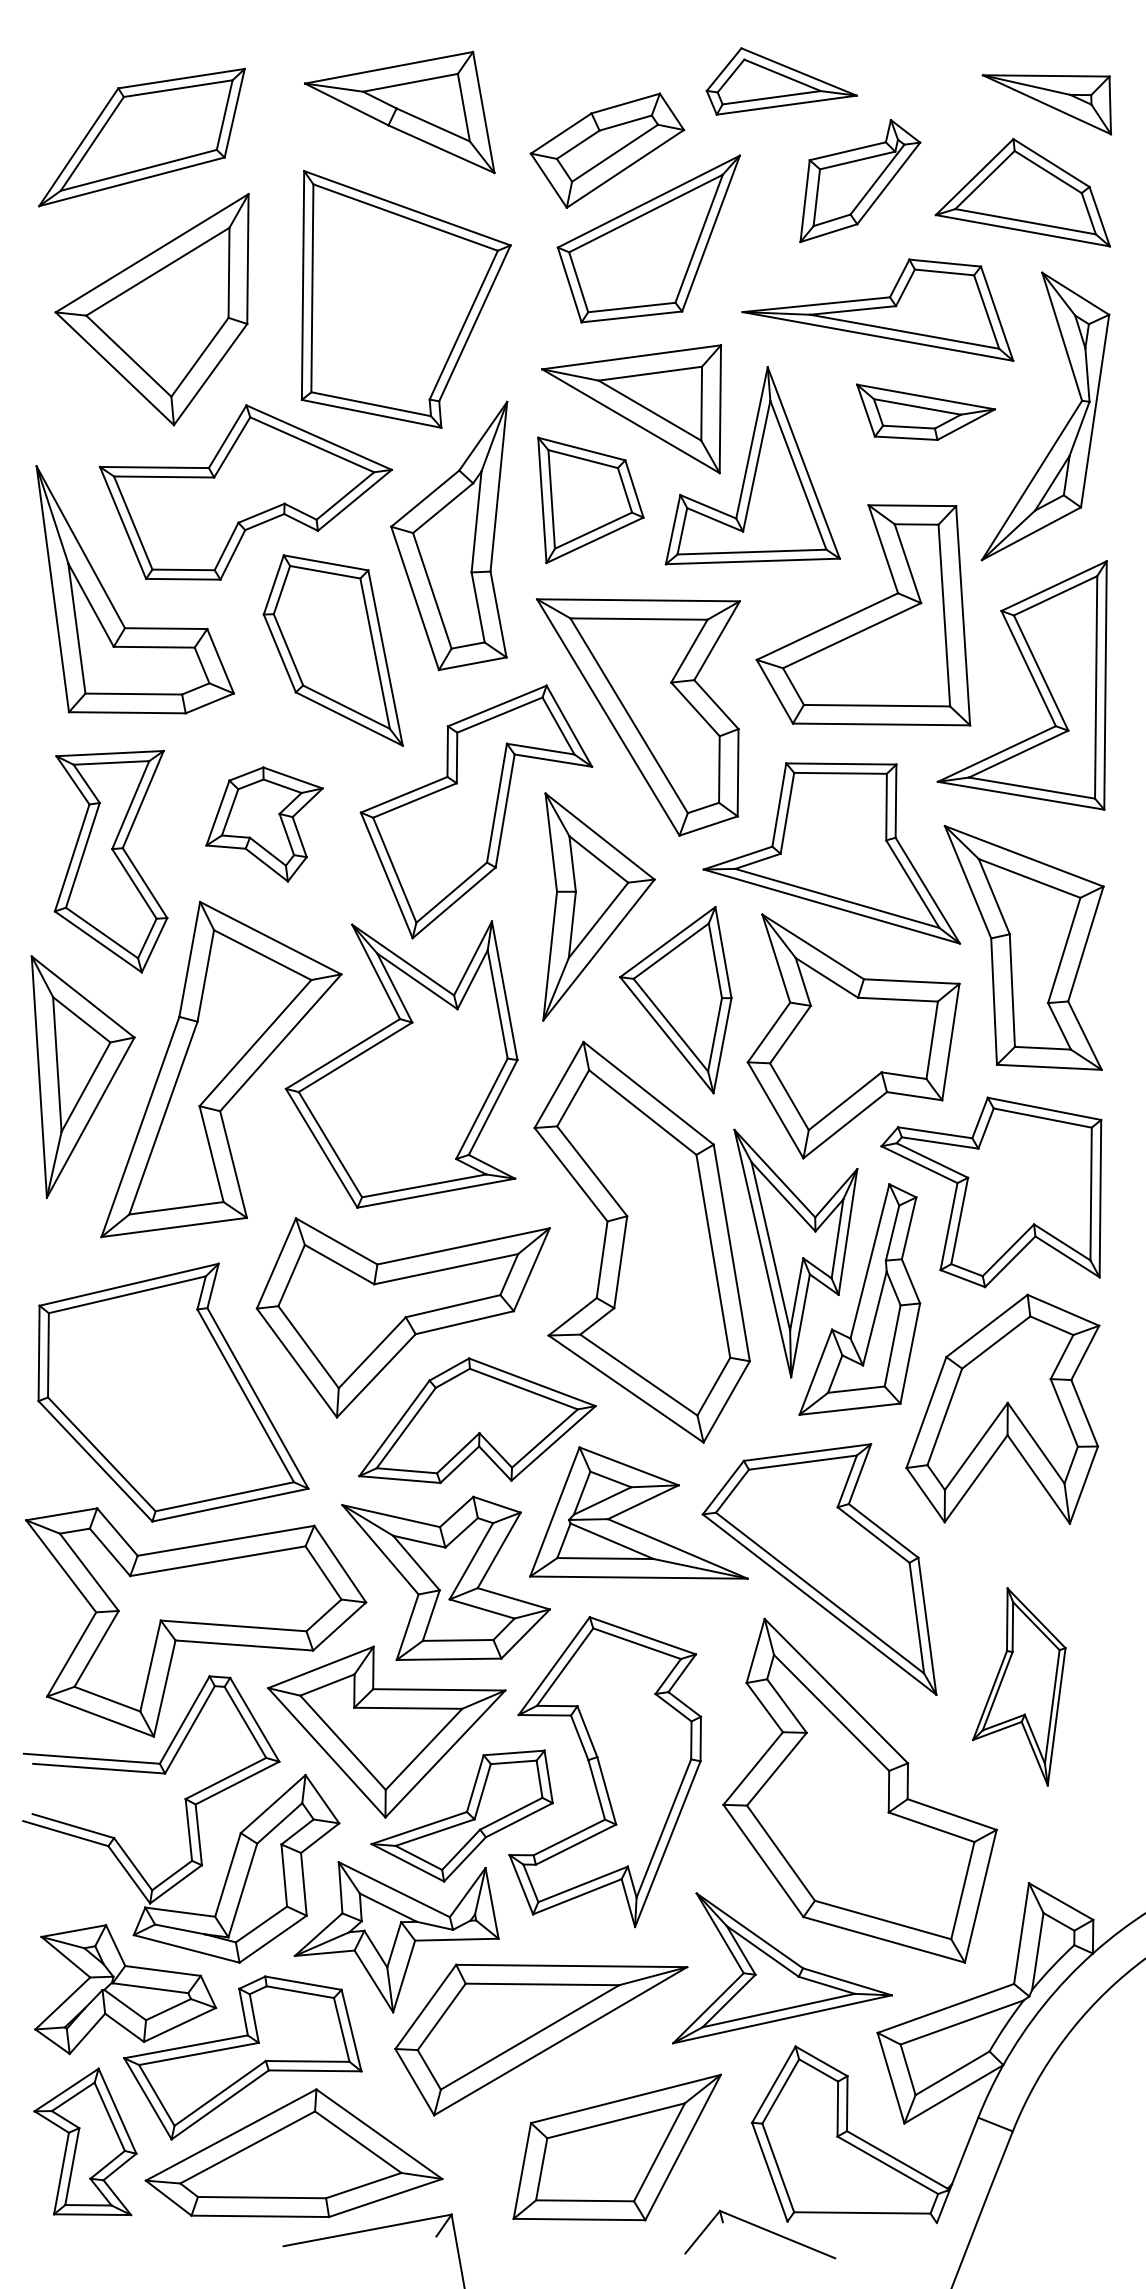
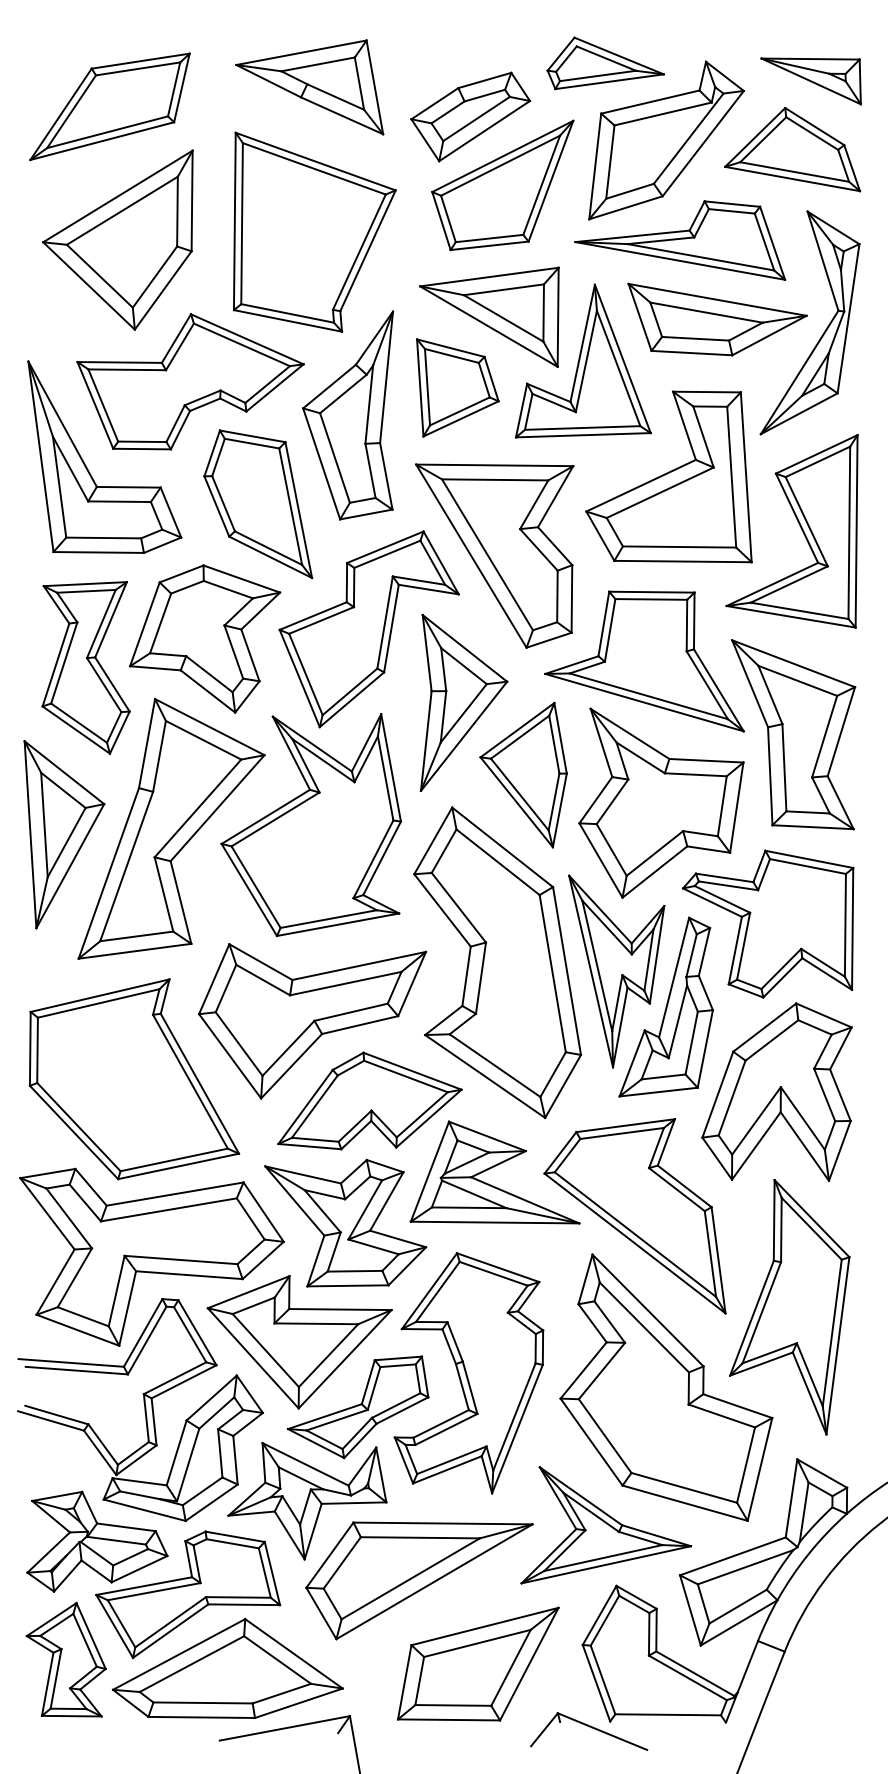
part: (860, 180) -> (666, 140), size x1.67
part: (925, 412) -> (717, 319), size x1.67
part: (264, 824) -> (204, 639), size x1.67
part: (1019, 1686) -> (789, 1306), size x1.67

